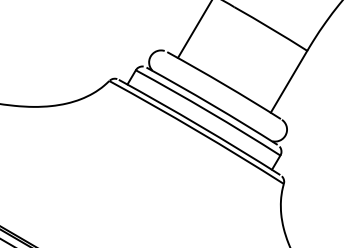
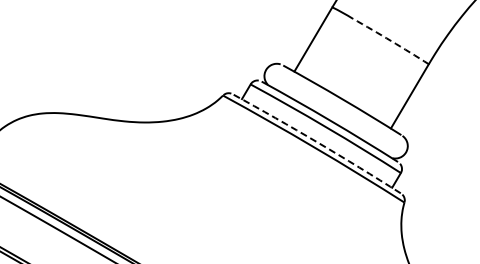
arc: (271, 28) -> (391, 41), solid -> dashed
arc: (200, 126) -> (317, 142), solid -> dashed

